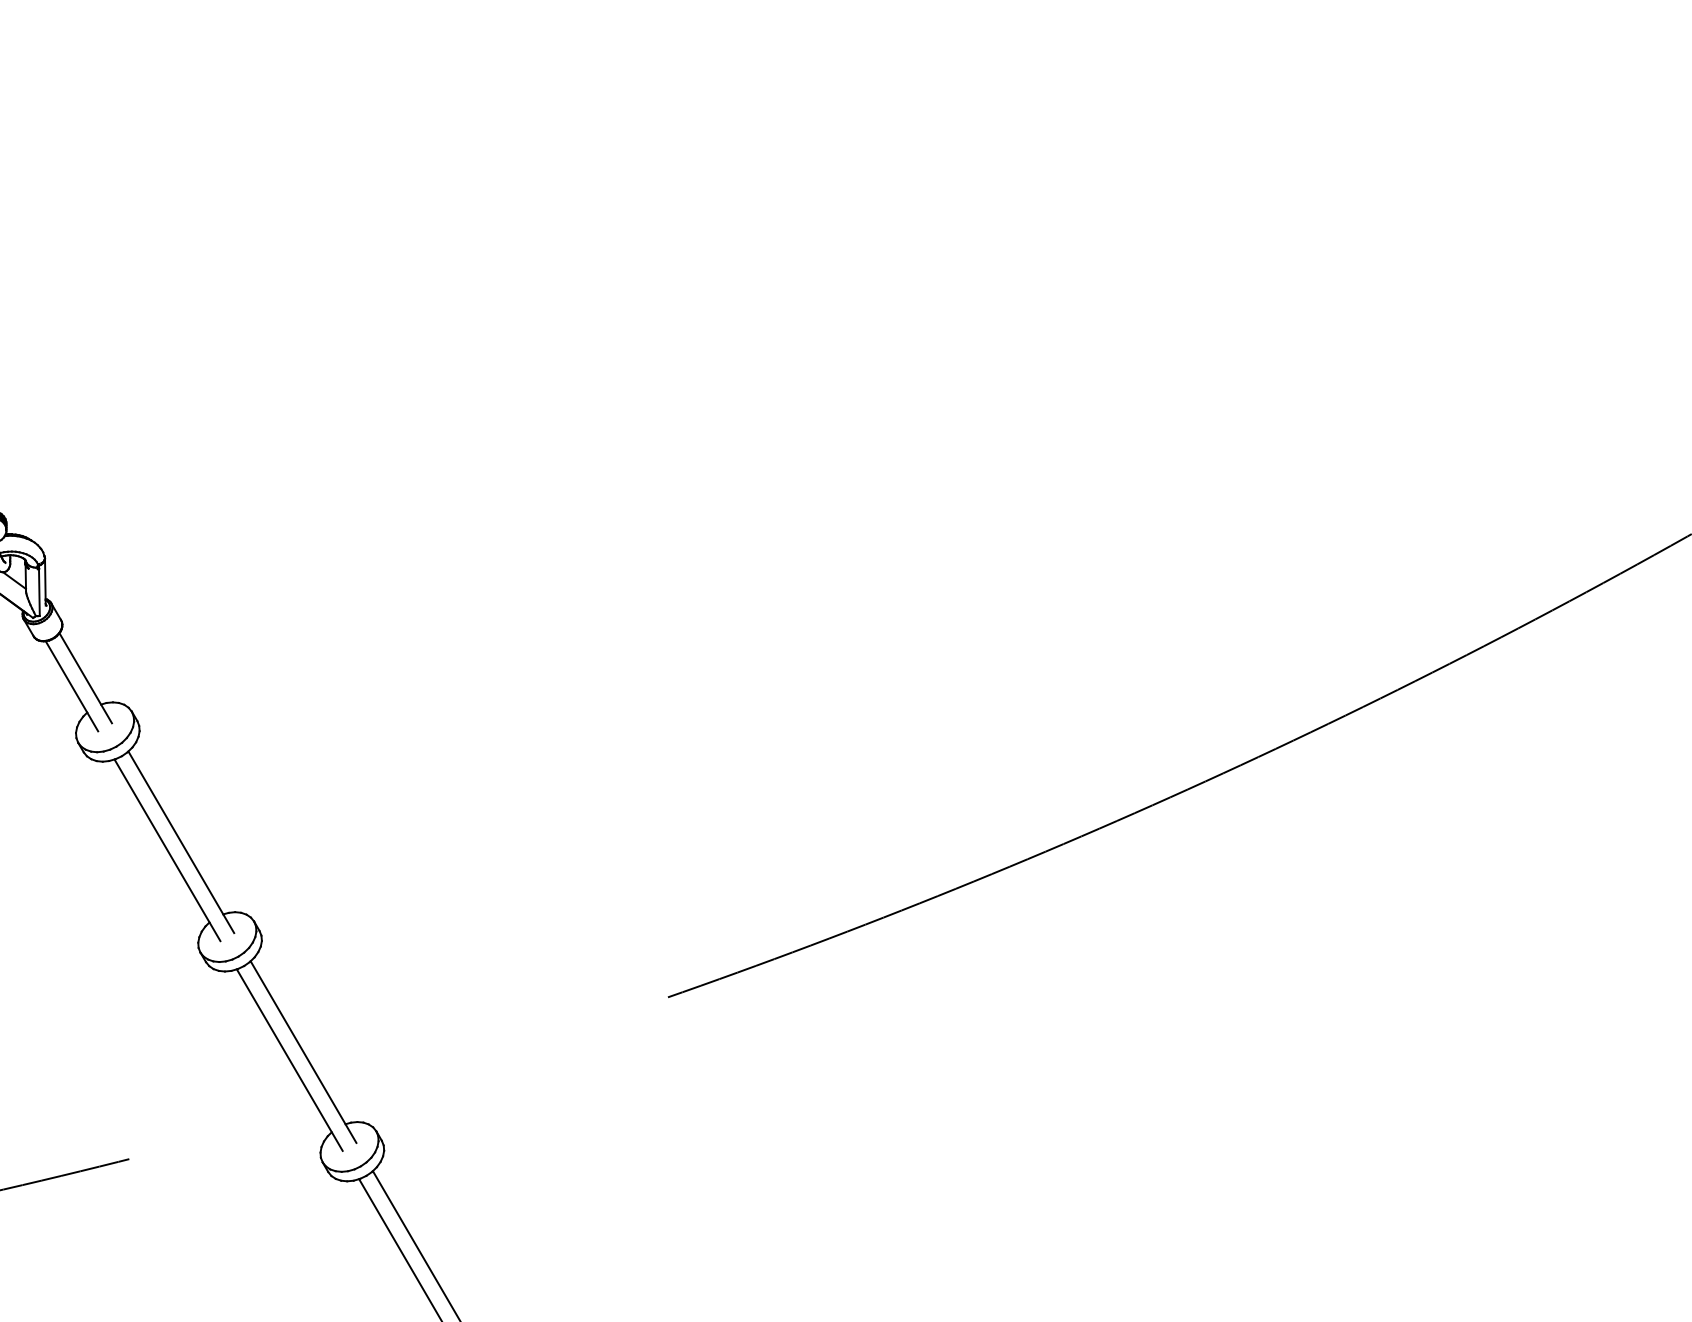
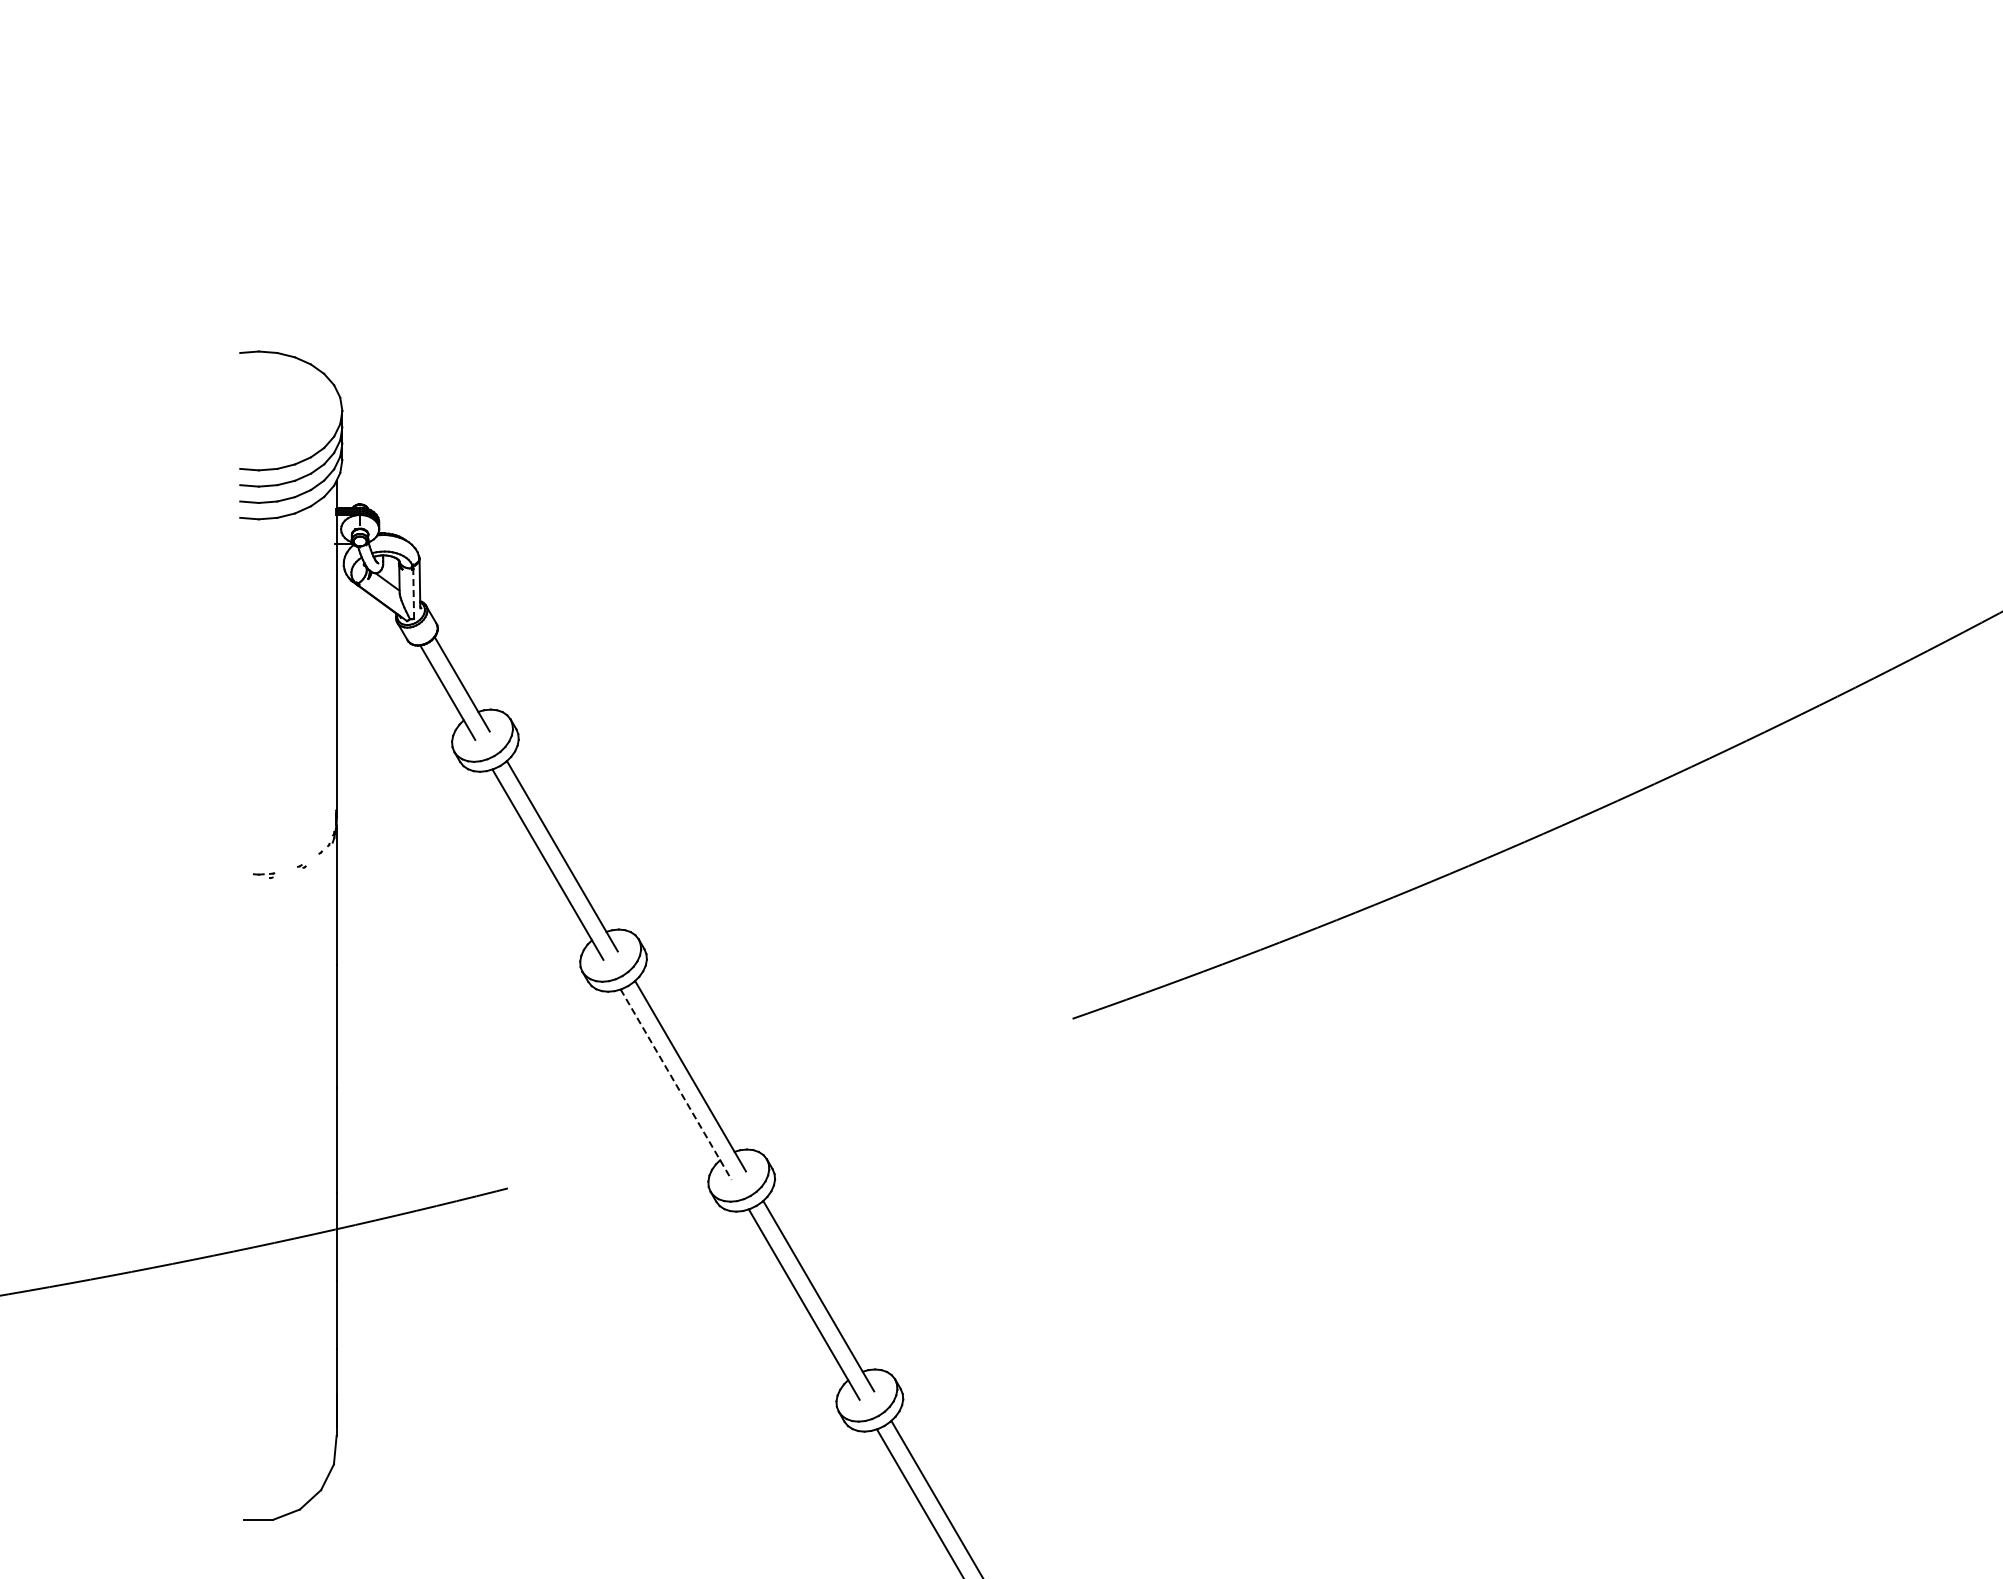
line: (39, 592) -> (413, 594), solid -> dashed
line: (290, 1060) -> (676, 1085), solid -> dashed

